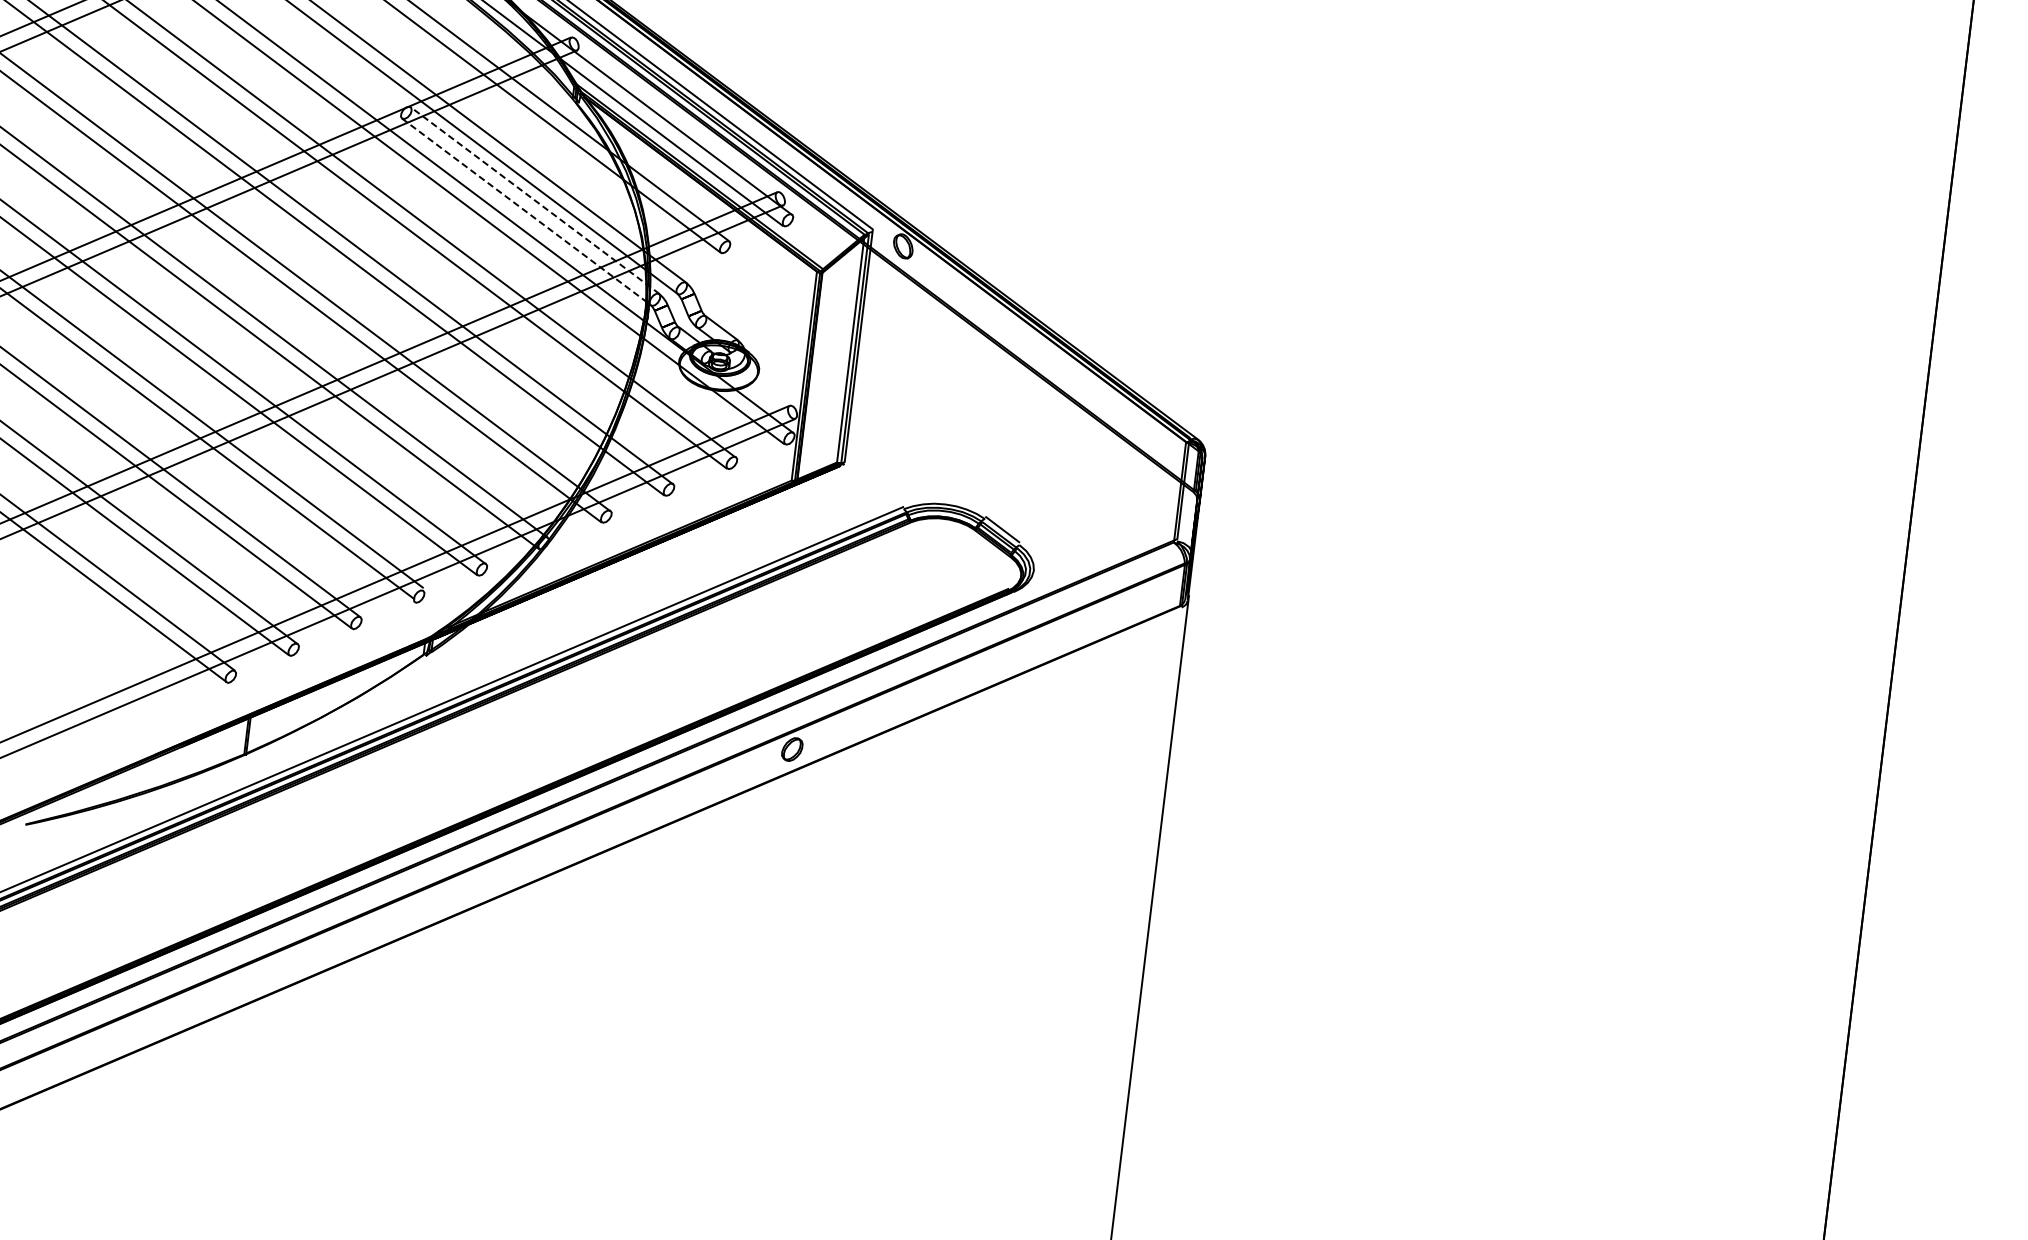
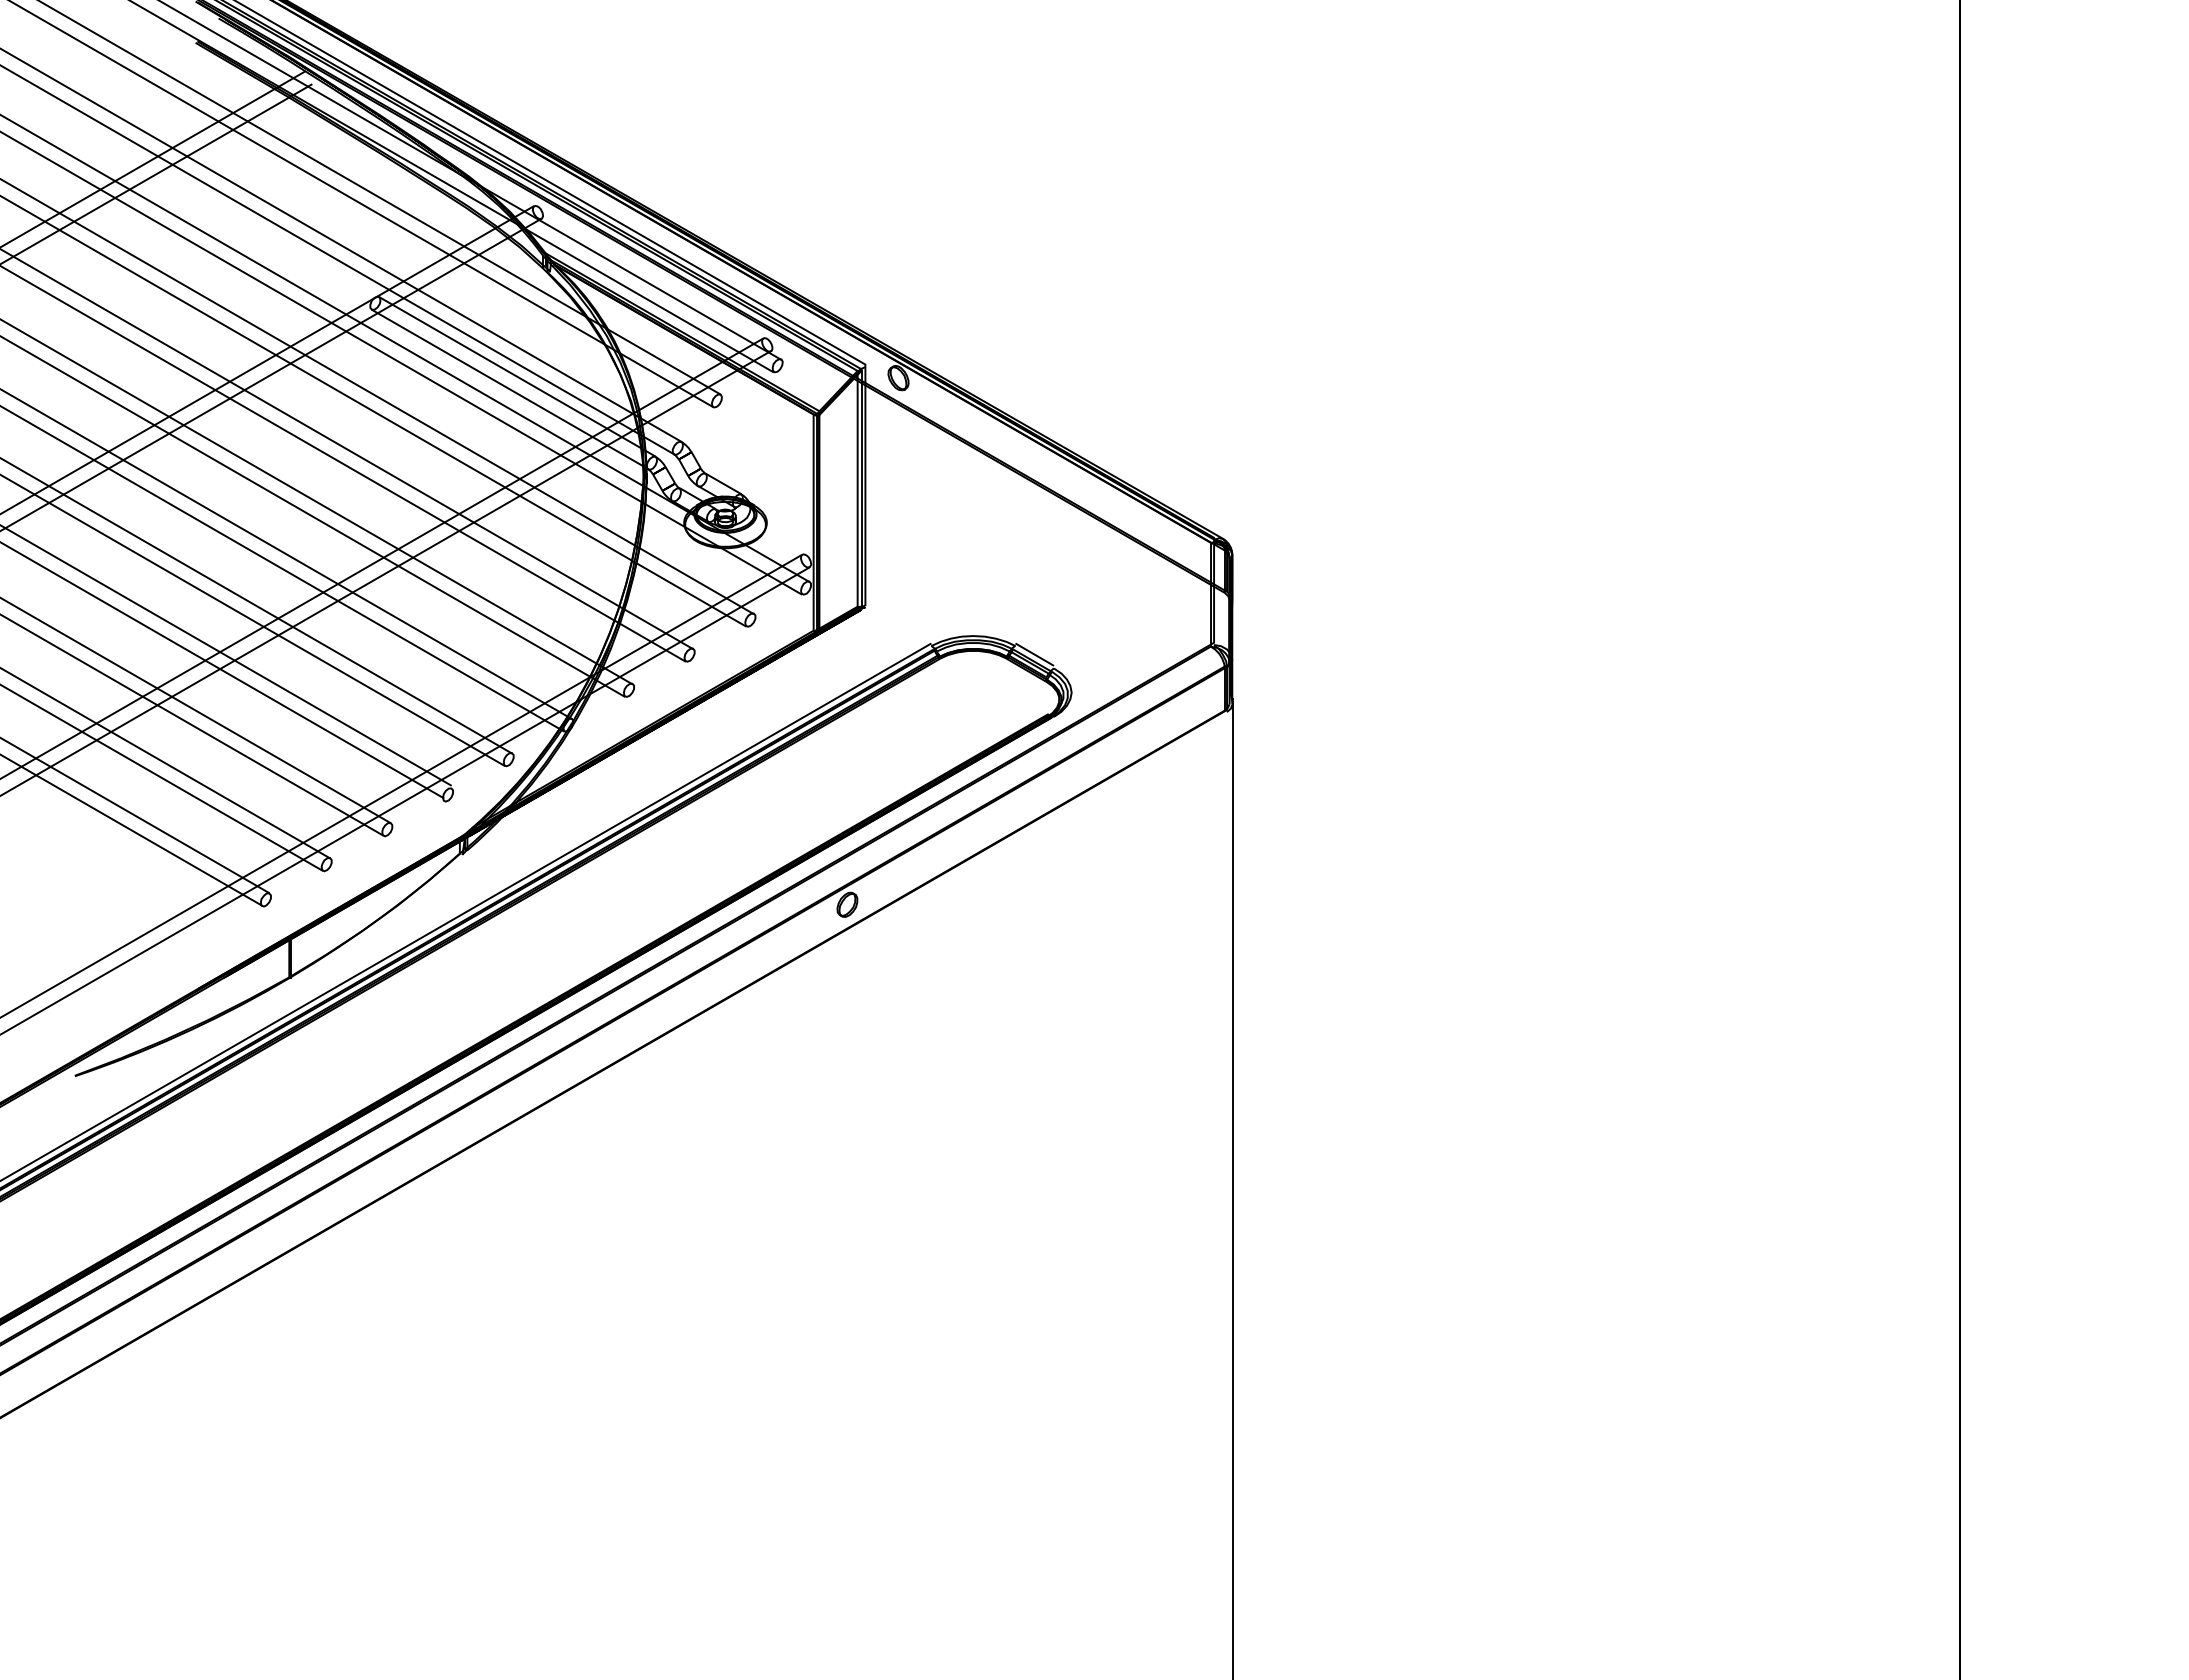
line: (535, 200) -> (517, 376), dashed -> solid
line: (526, 211) -> (510, 389), dashed -> solid

